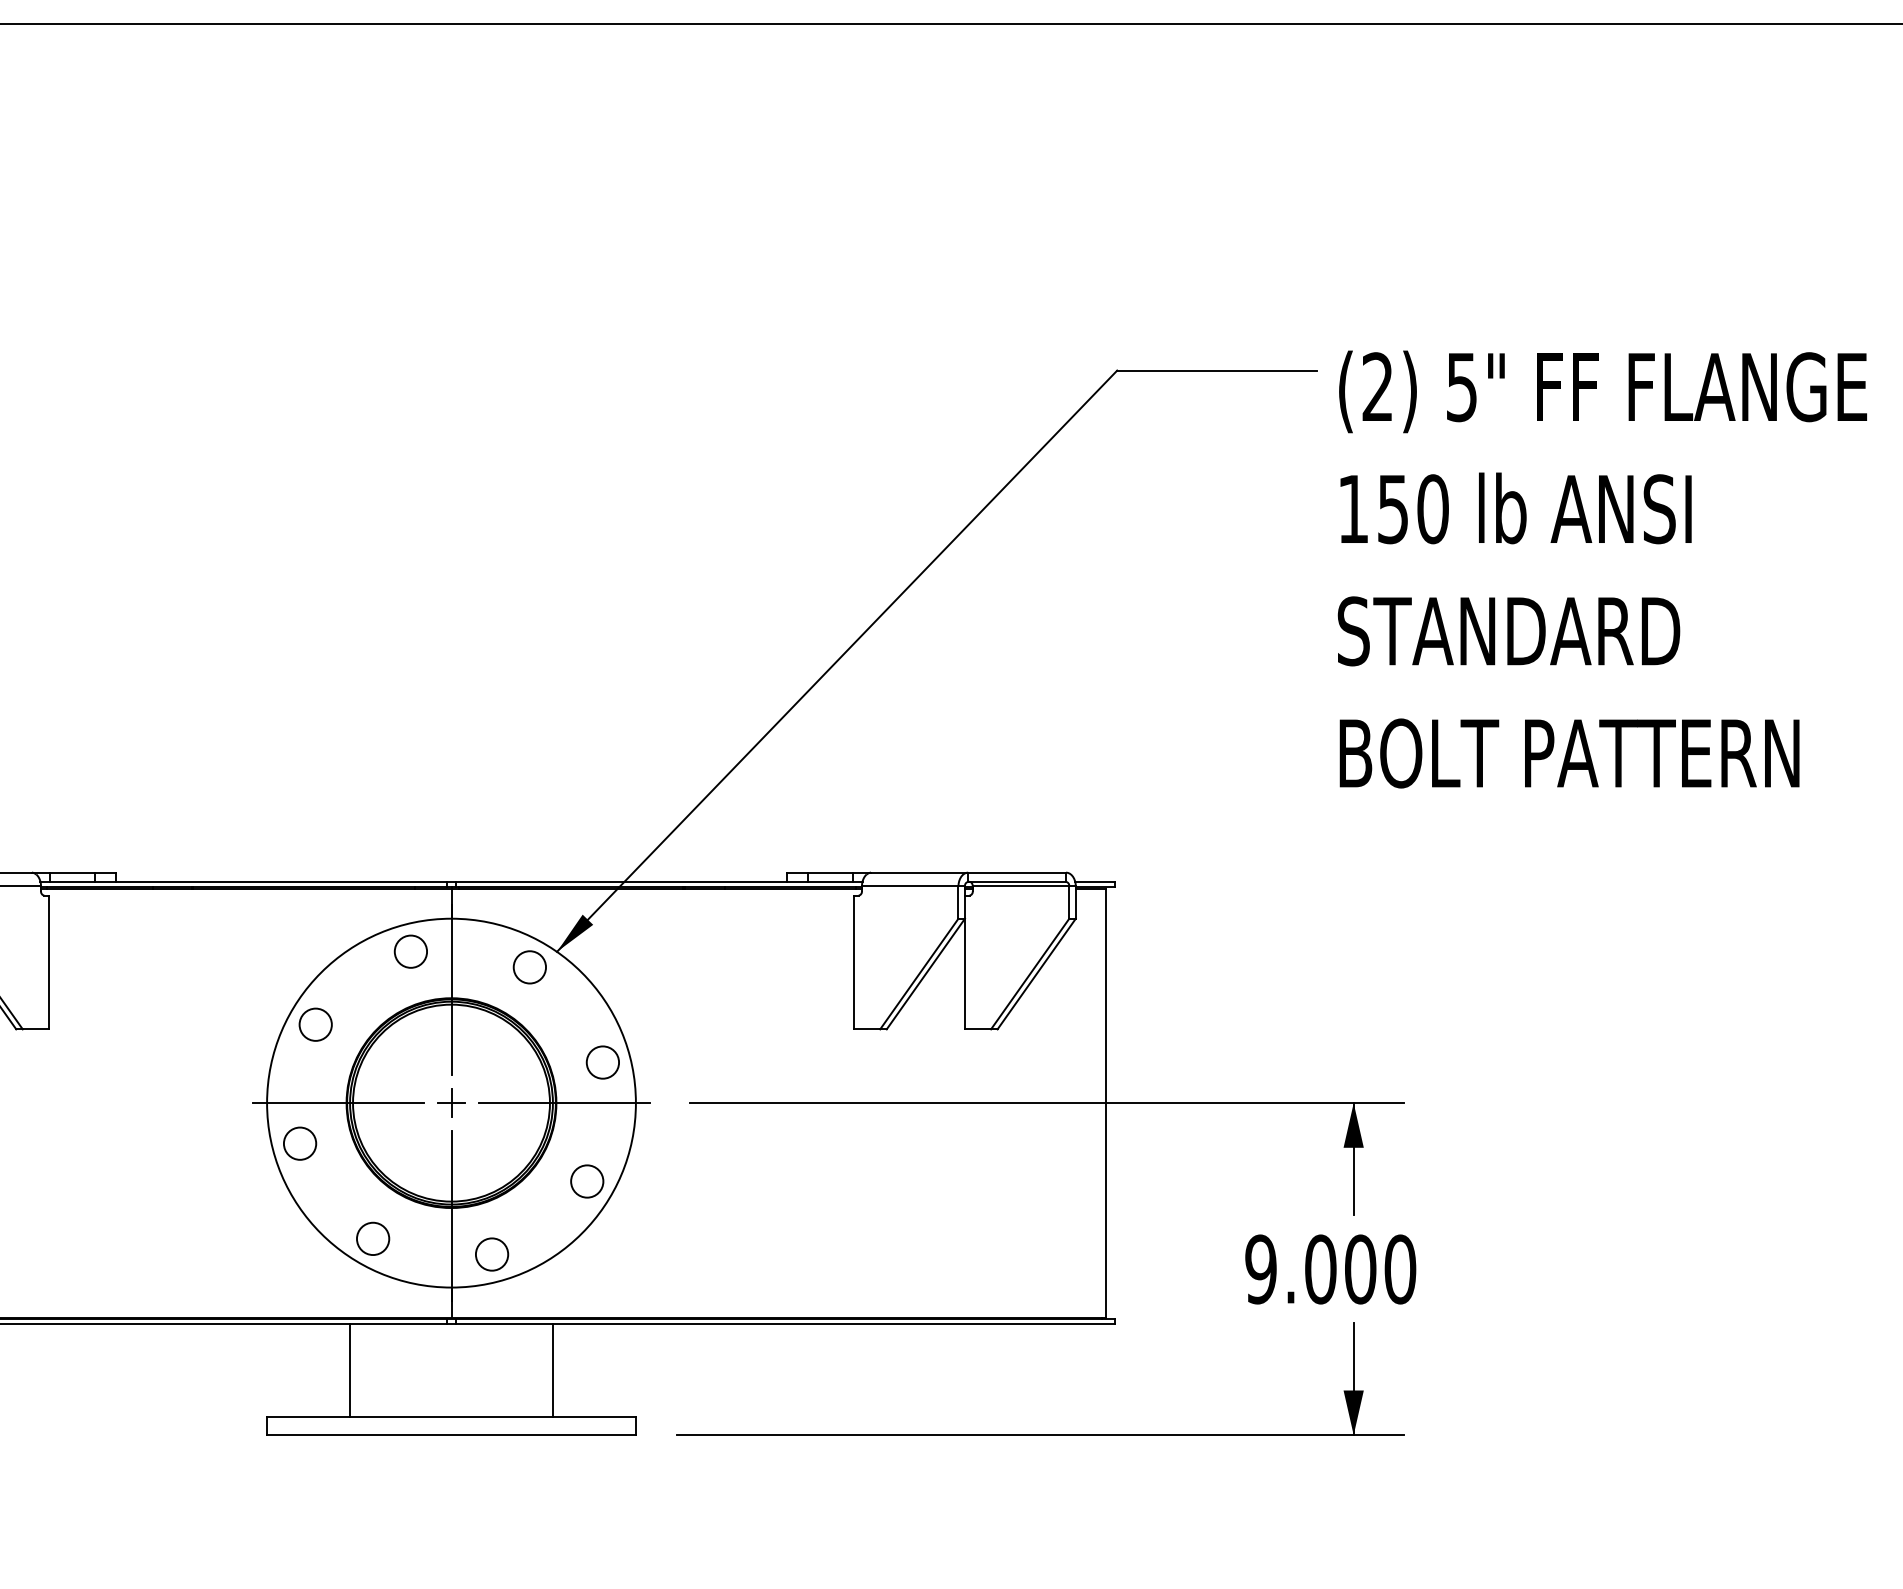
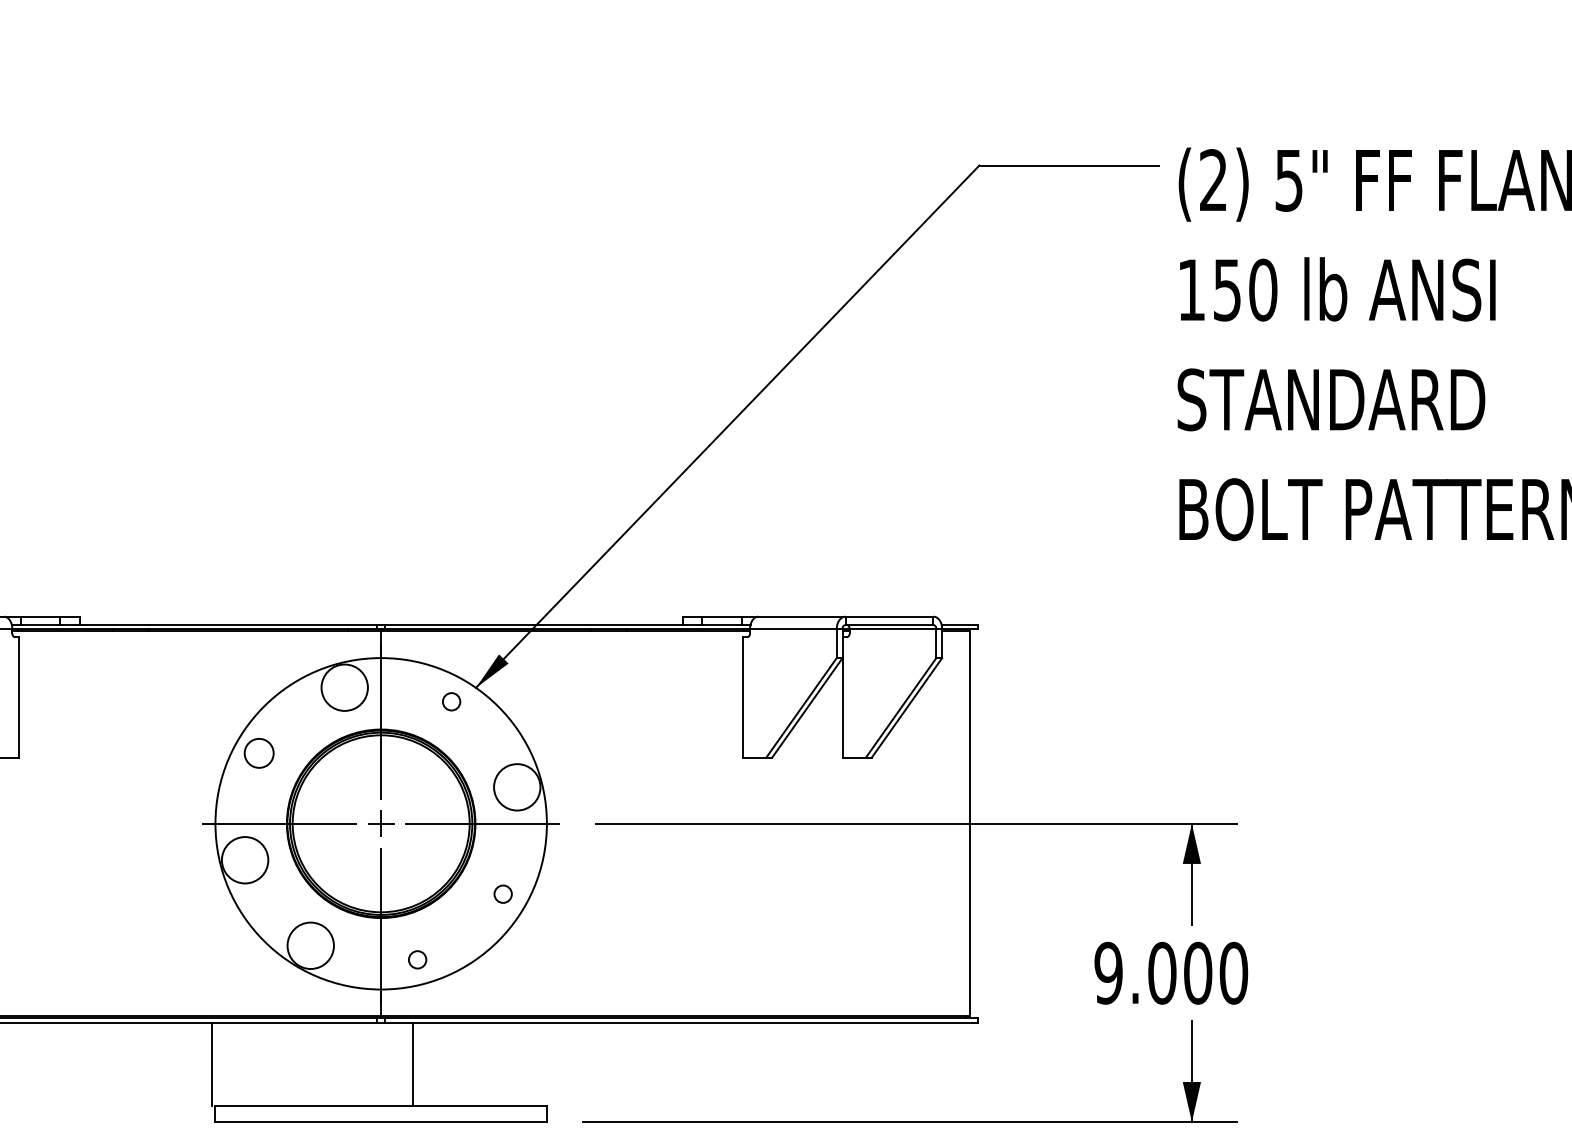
circle: (410, 951) -> (344, 687), size x1.6
circle: (529, 967) -> (451, 701), size x0.6
circle: (602, 1062) -> (516, 787), size x1.6
circle: (299, 1143) -> (244, 860), size x1.6
circle: (587, 1181) -> (503, 894), size x0.6
circle: (373, 1238) -> (311, 945), size x1.6
circle: (491, 1254) -> (417, 959), size x0.6
line: (350, 1370) -> (212, 1064), moved
line: (552, 1370) -> (412, 1064), moved

